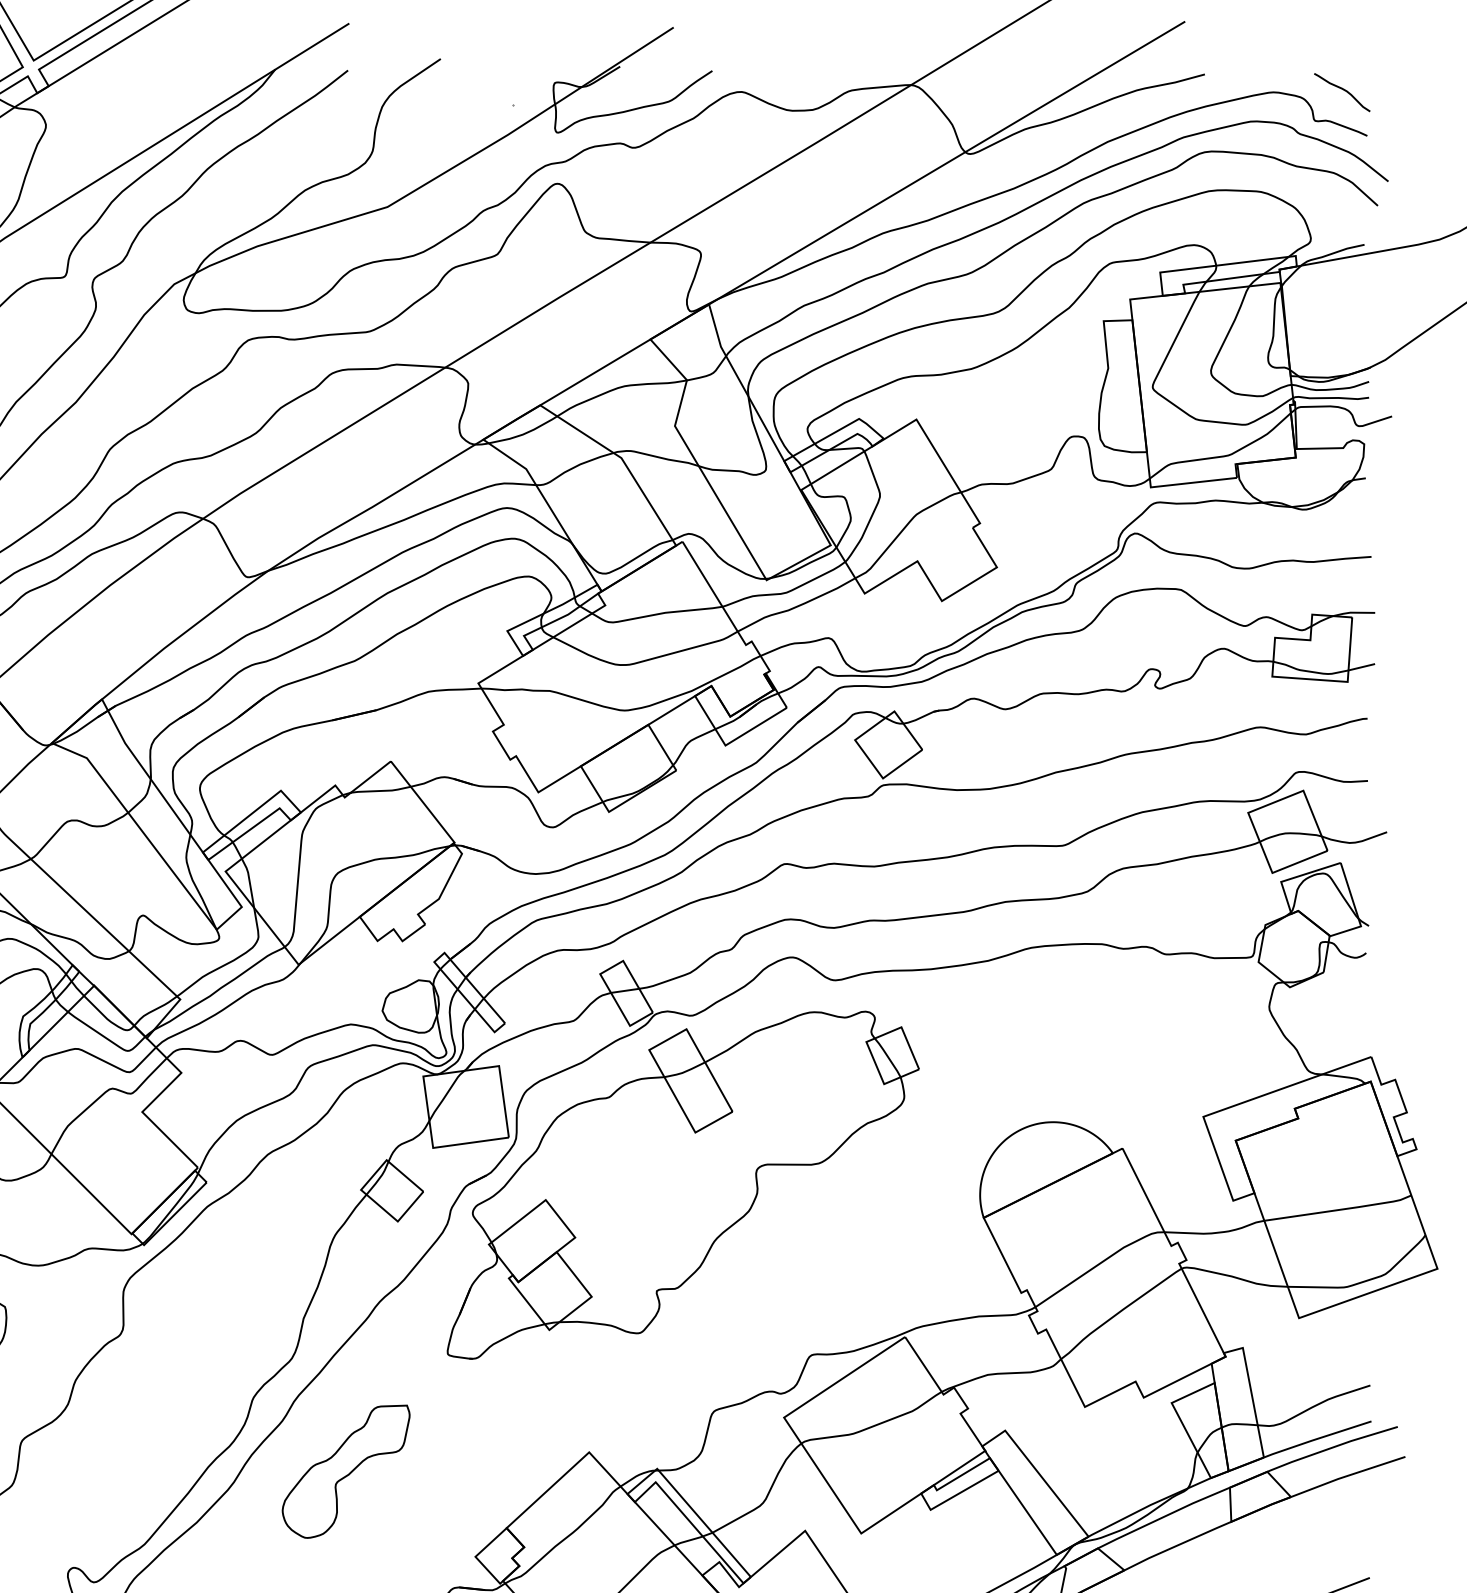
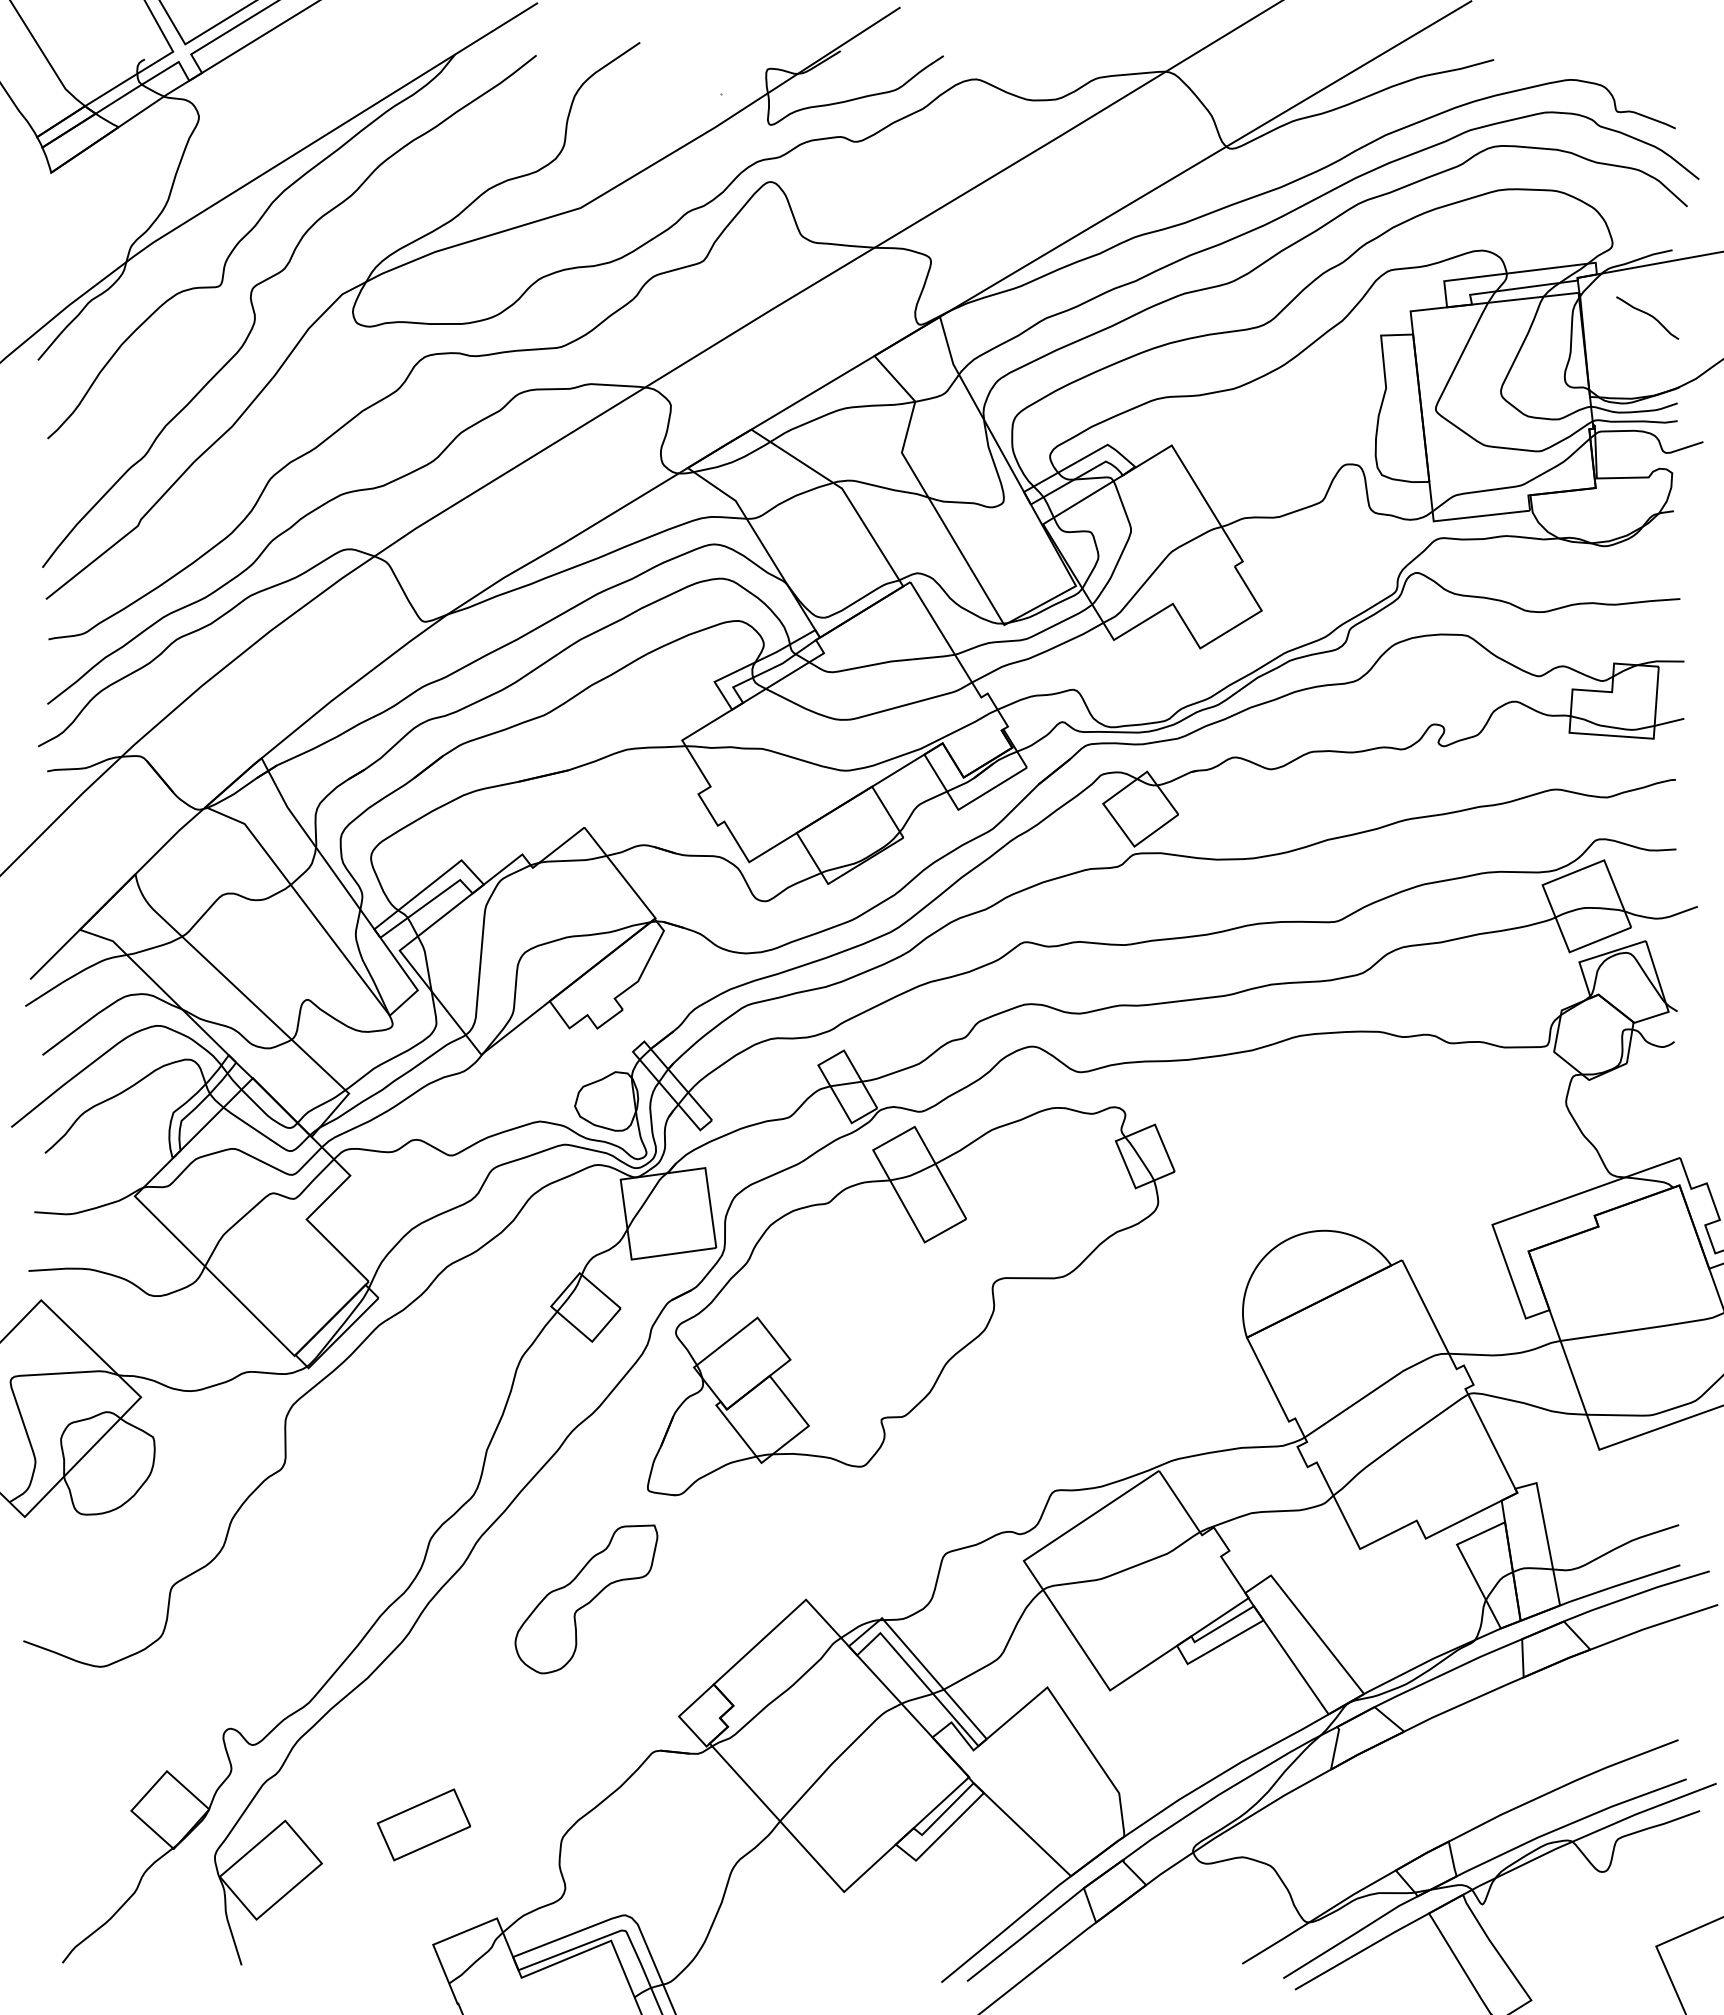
curve: (1343, 90) -> (1648, 315), moved
part: (346, 1471) -> (586, 1599), moved

